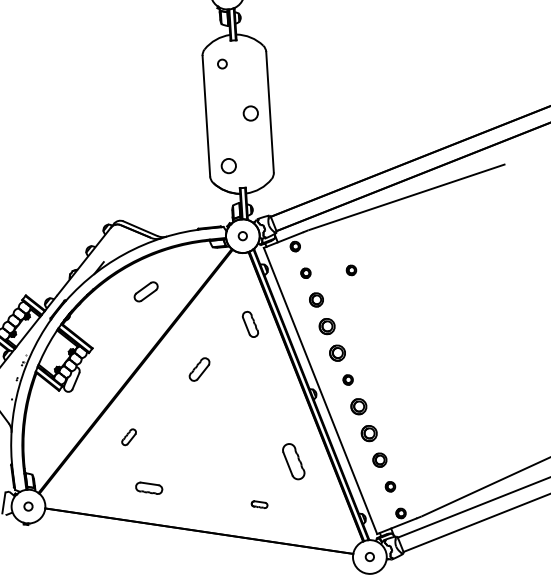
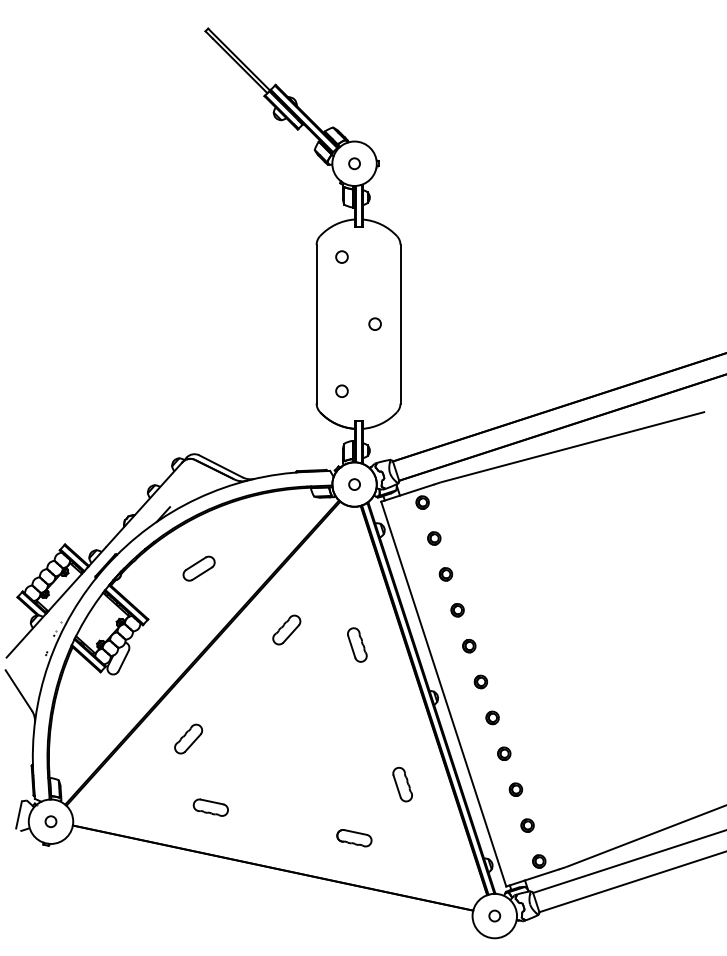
circle: (250, 112) -> (374, 323), size x0.62
circle: (228, 165) -> (341, 390), size x0.62
part: (351, 270) -> (494, 538), removed
part: (145, 291) -> (198, 568), moved
part: (316, 300) -> (445, 574), size x0.71
part: (250, 324) -> (357, 644), moved
part: (326, 326) -> (457, 610), size x0.62
part: (337, 353) -> (469, 646), size x0.62
part: (199, 369) -> (286, 629), moved
part: (358, 406) -> (492, 717), size x0.62
part: (369, 433) -> (504, 753), size x0.62
part: (128, 436) -> (188, 738), size x1.43
part: (379, 459) -> (515, 789), size x0.71
part: (293, 461) -> (402, 784), size x0.71
part: (259, 504) -> (354, 838), size x1.67

